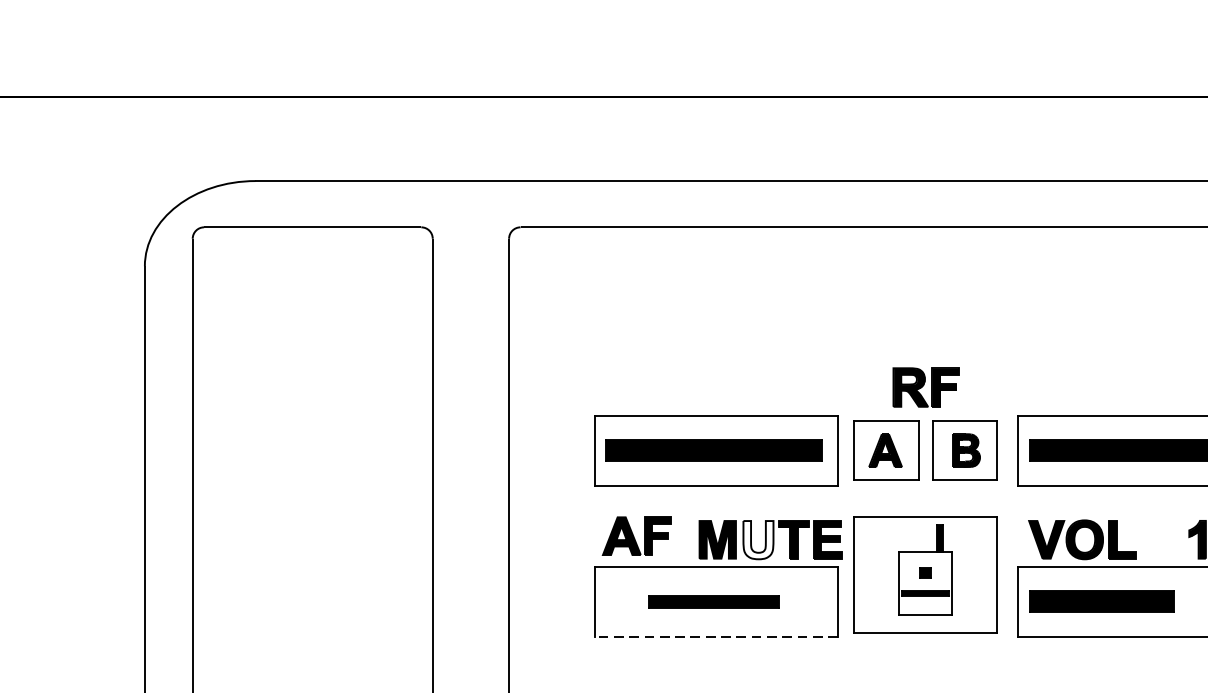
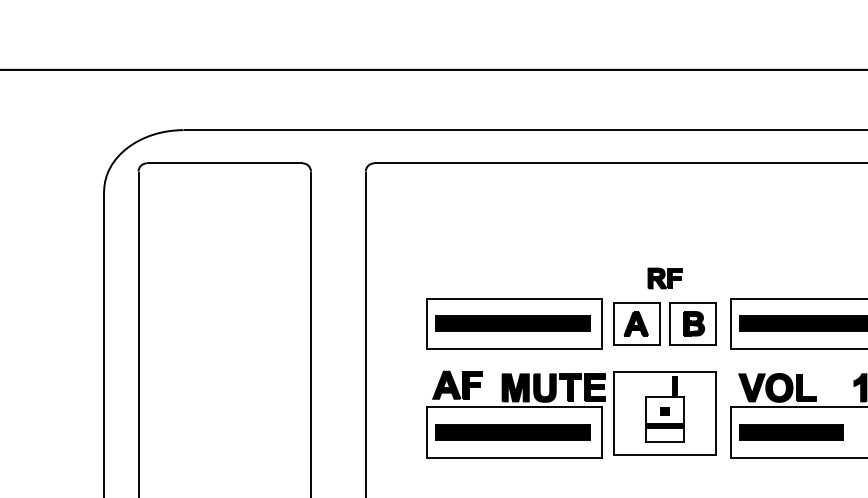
part: (924, 387) -> (664, 278), size x0.71
fill: (757, 539) -> (544, 387), added
part: (713, 601) -> (512, 432), size x1.67
line: (716, 636) -> (514, 457), dashed -> solid

